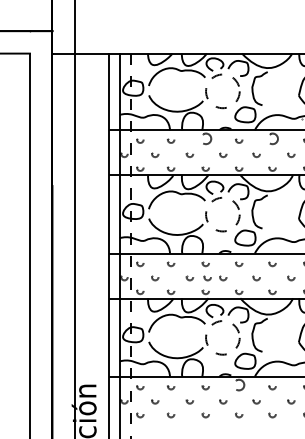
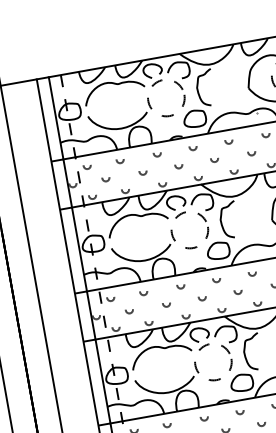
circle: (205, 140) -> (157, 153), size x0.62
circle: (272, 140) -> (228, 141), size x0.62
circle: (207, 278) -> (185, 301), removed
circle: (239, 387) -> (240, 412), size x0.62

